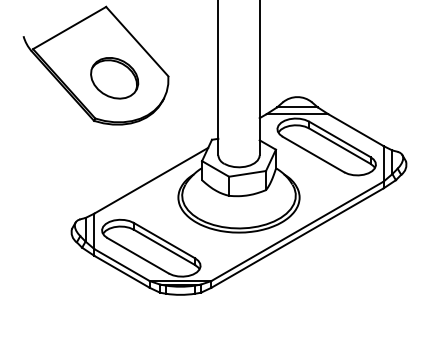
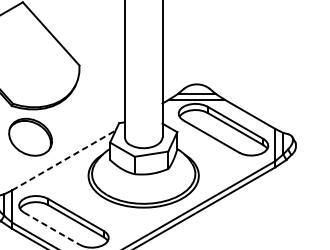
part: (114, 78) -> (30, 137), moved
line: (151, 180) -> (64, 160), solid -> dashed
line: (138, 256) -> (52, 229), solid -> dashed

